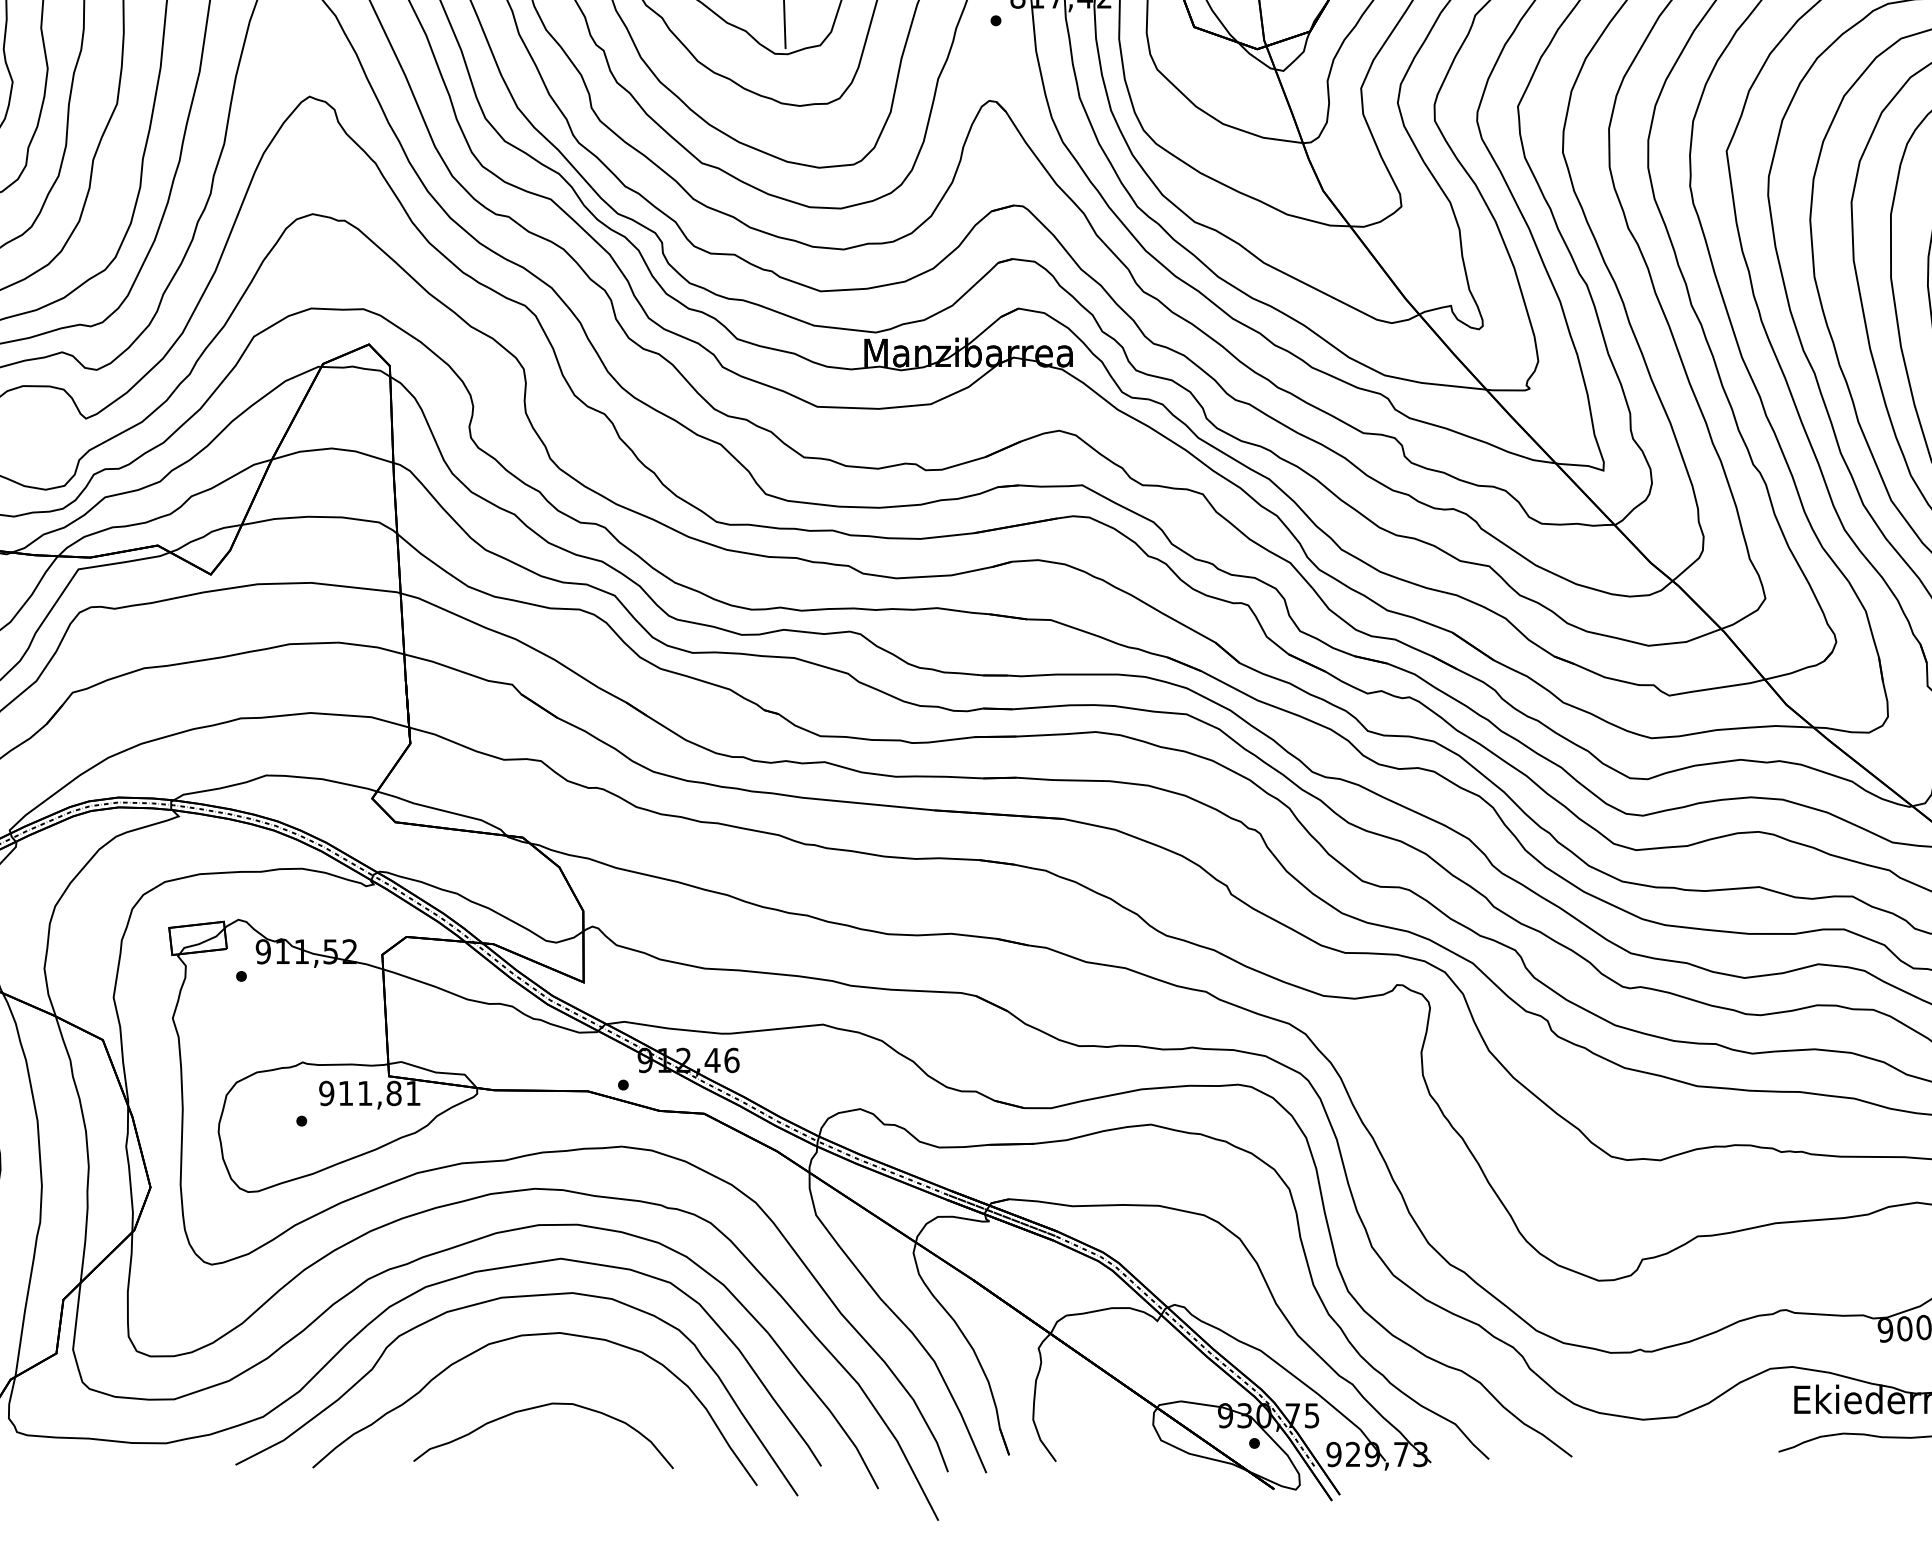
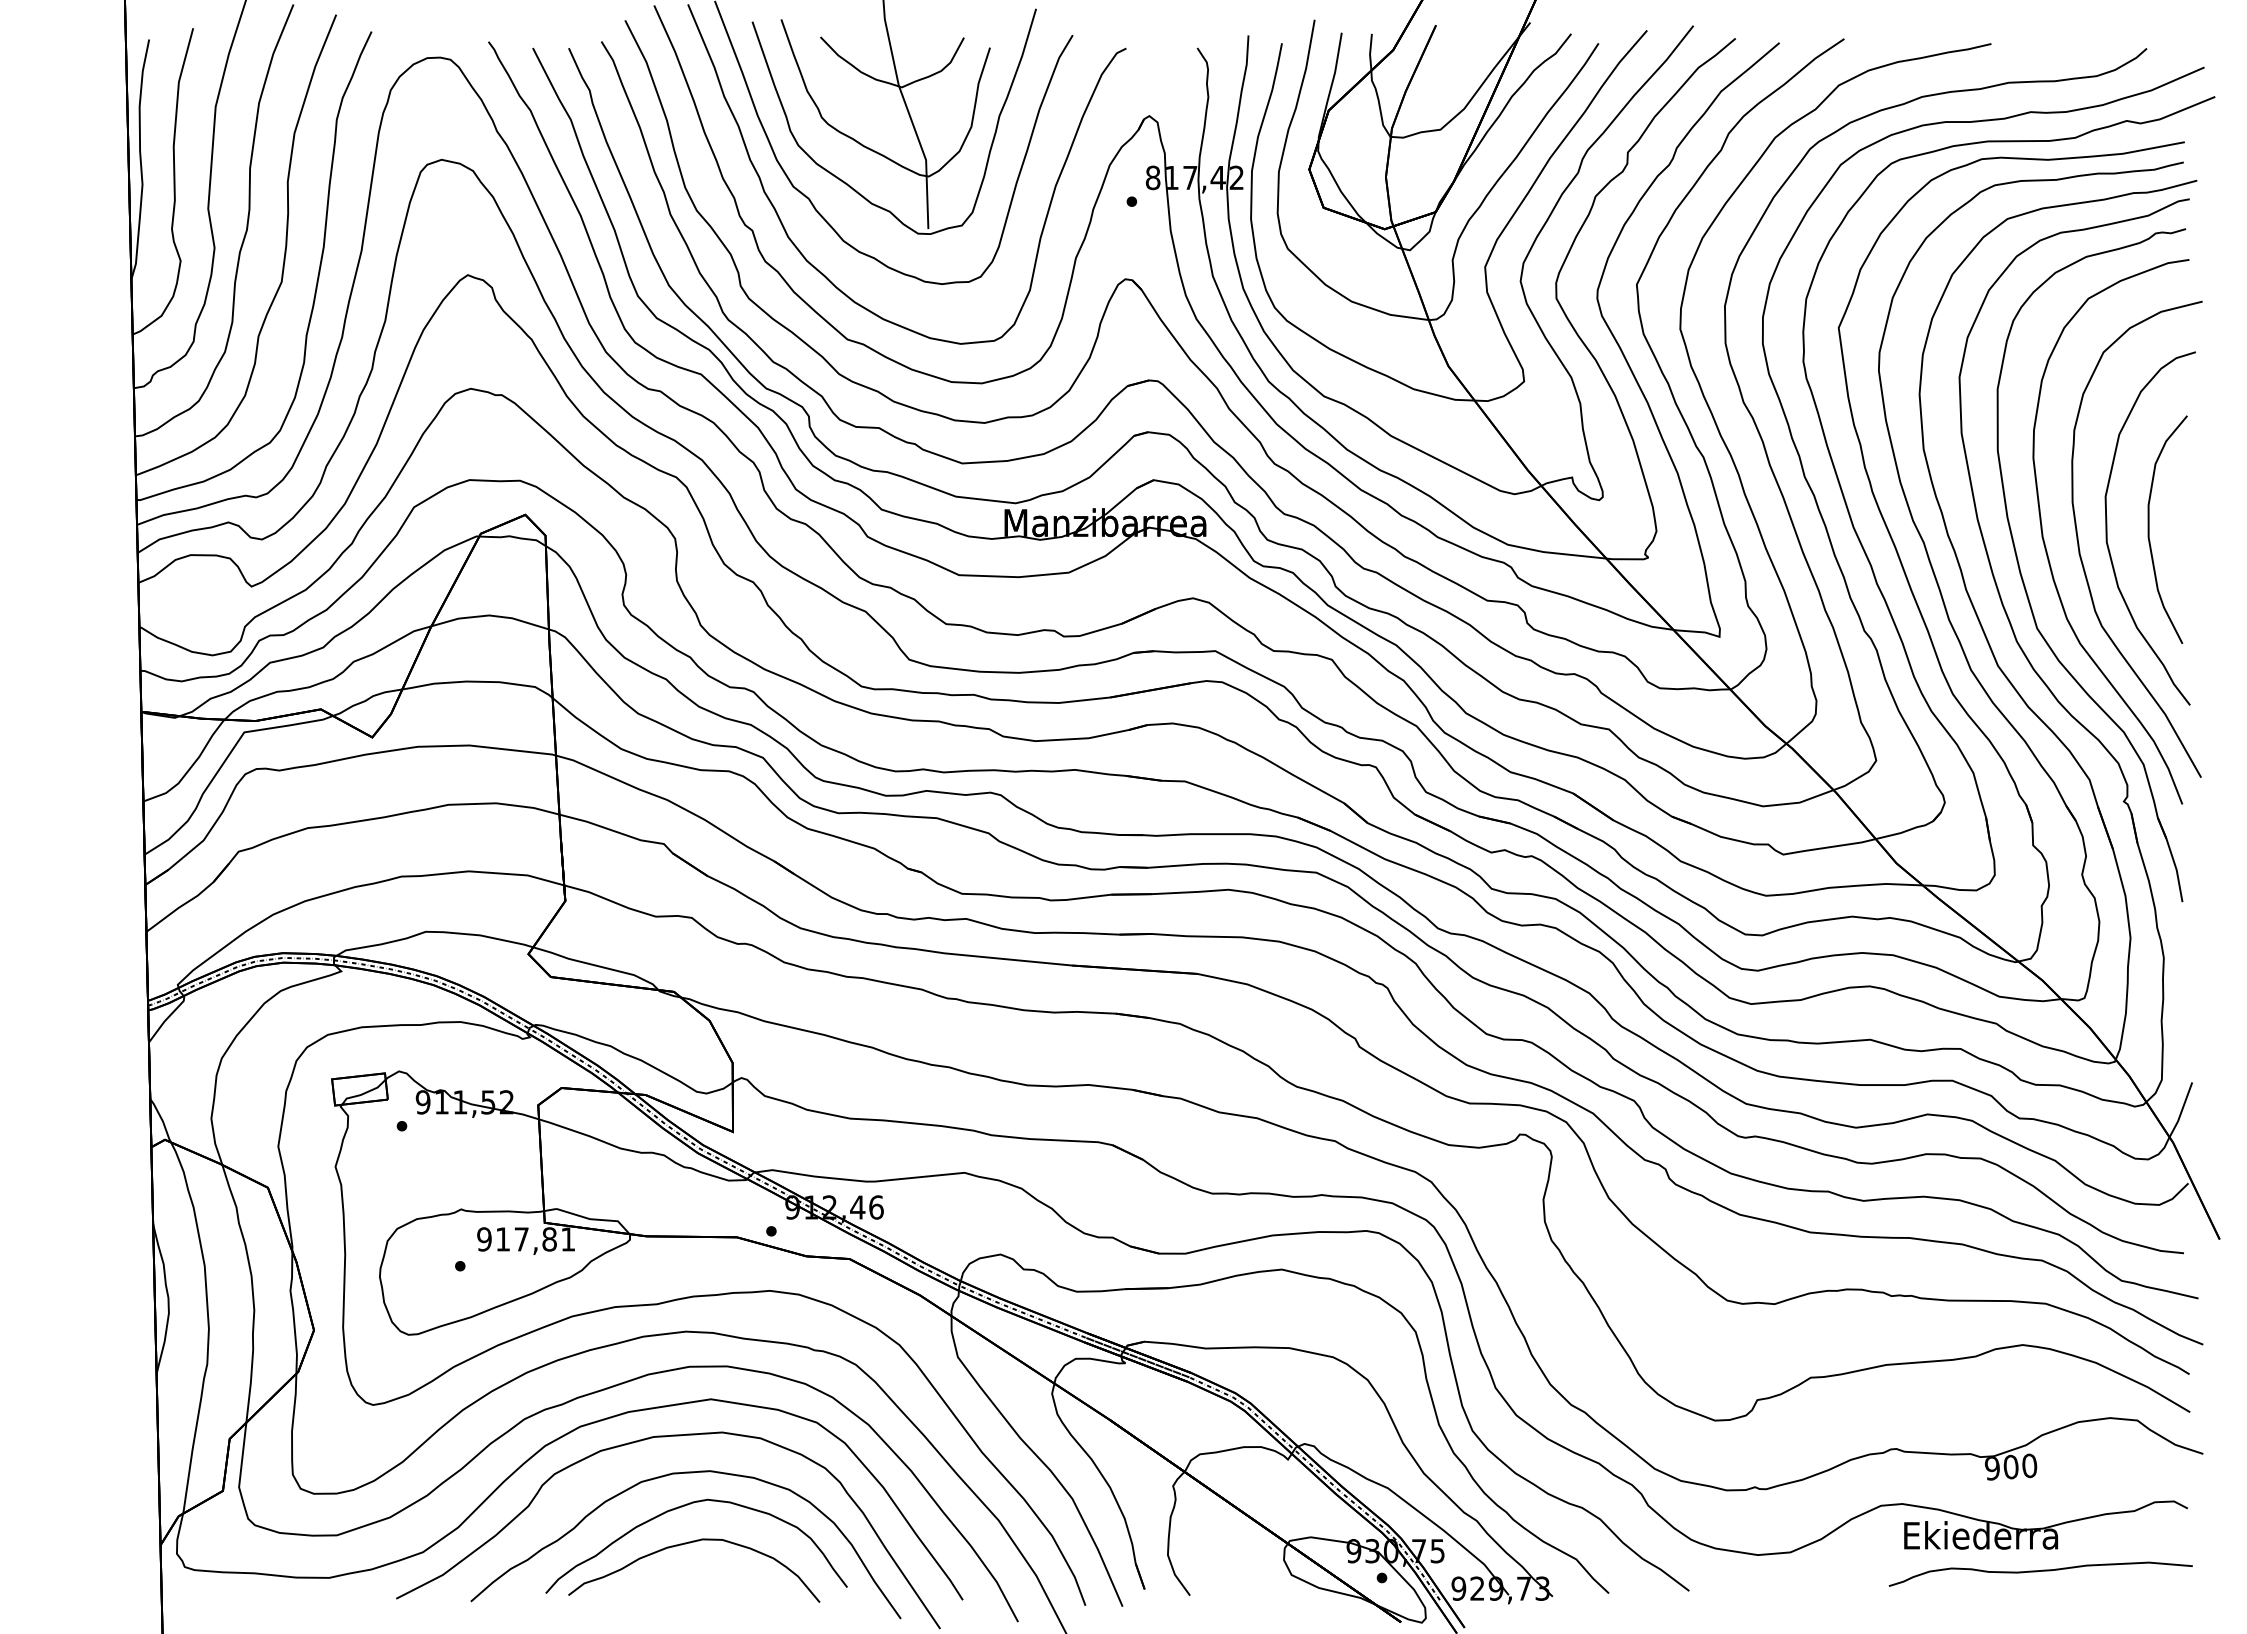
text: (365, 1093) -> (521, 1239), 911,81 -> 917,81
curve: (531, 1370) -> (682, 1507), added

